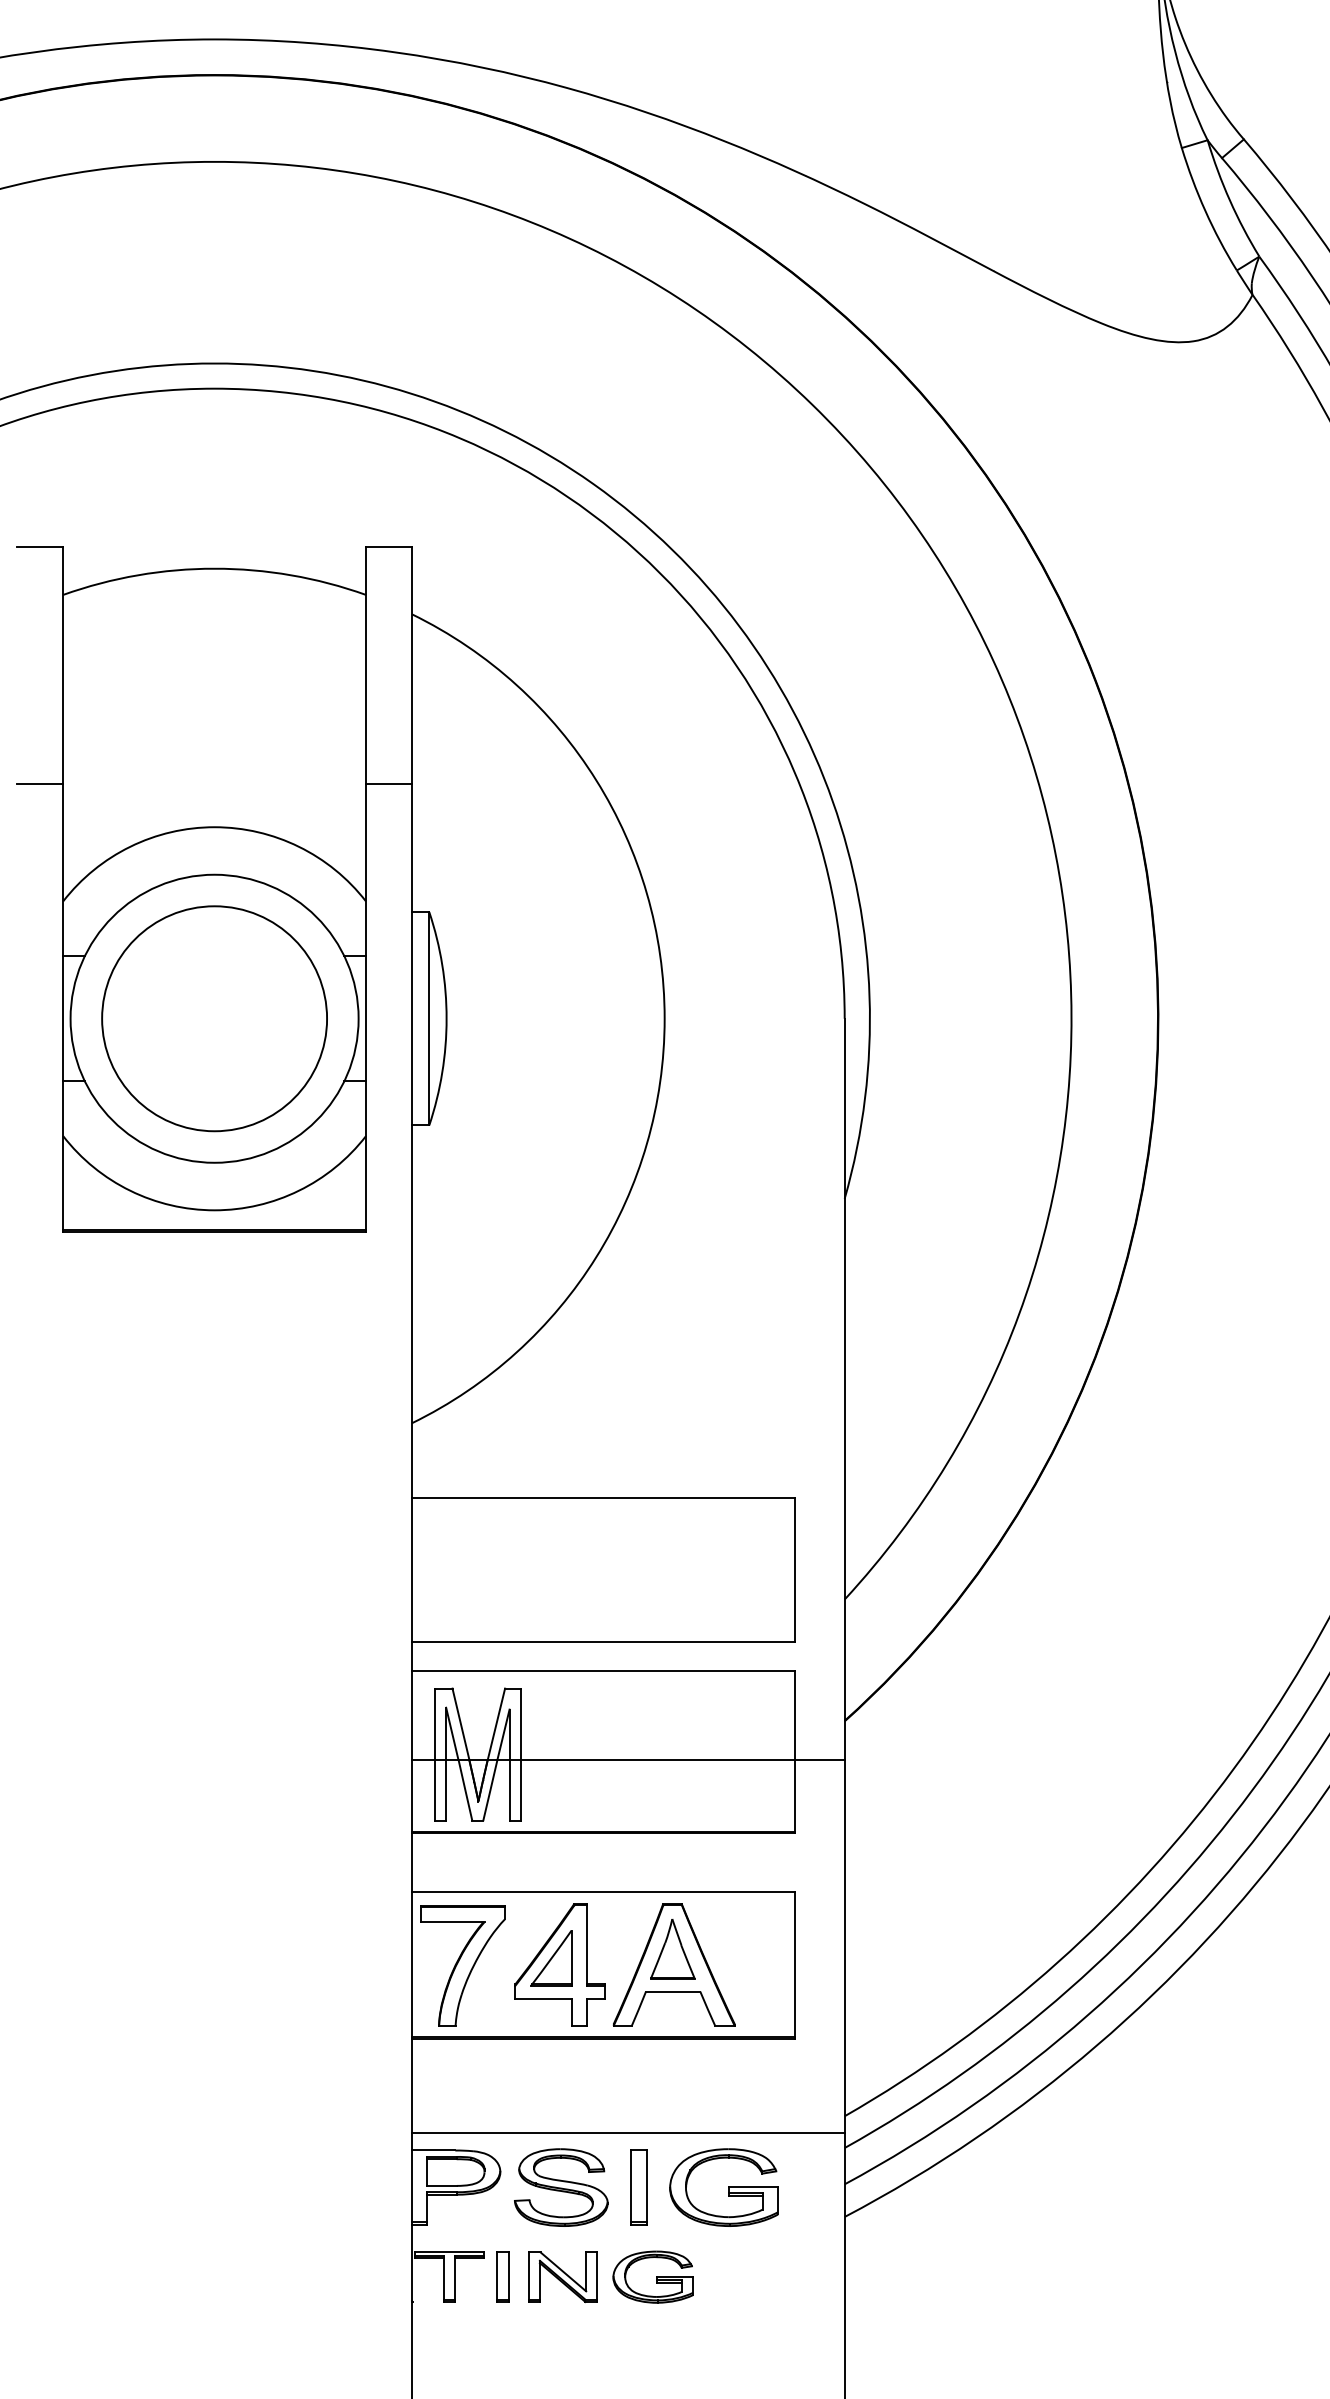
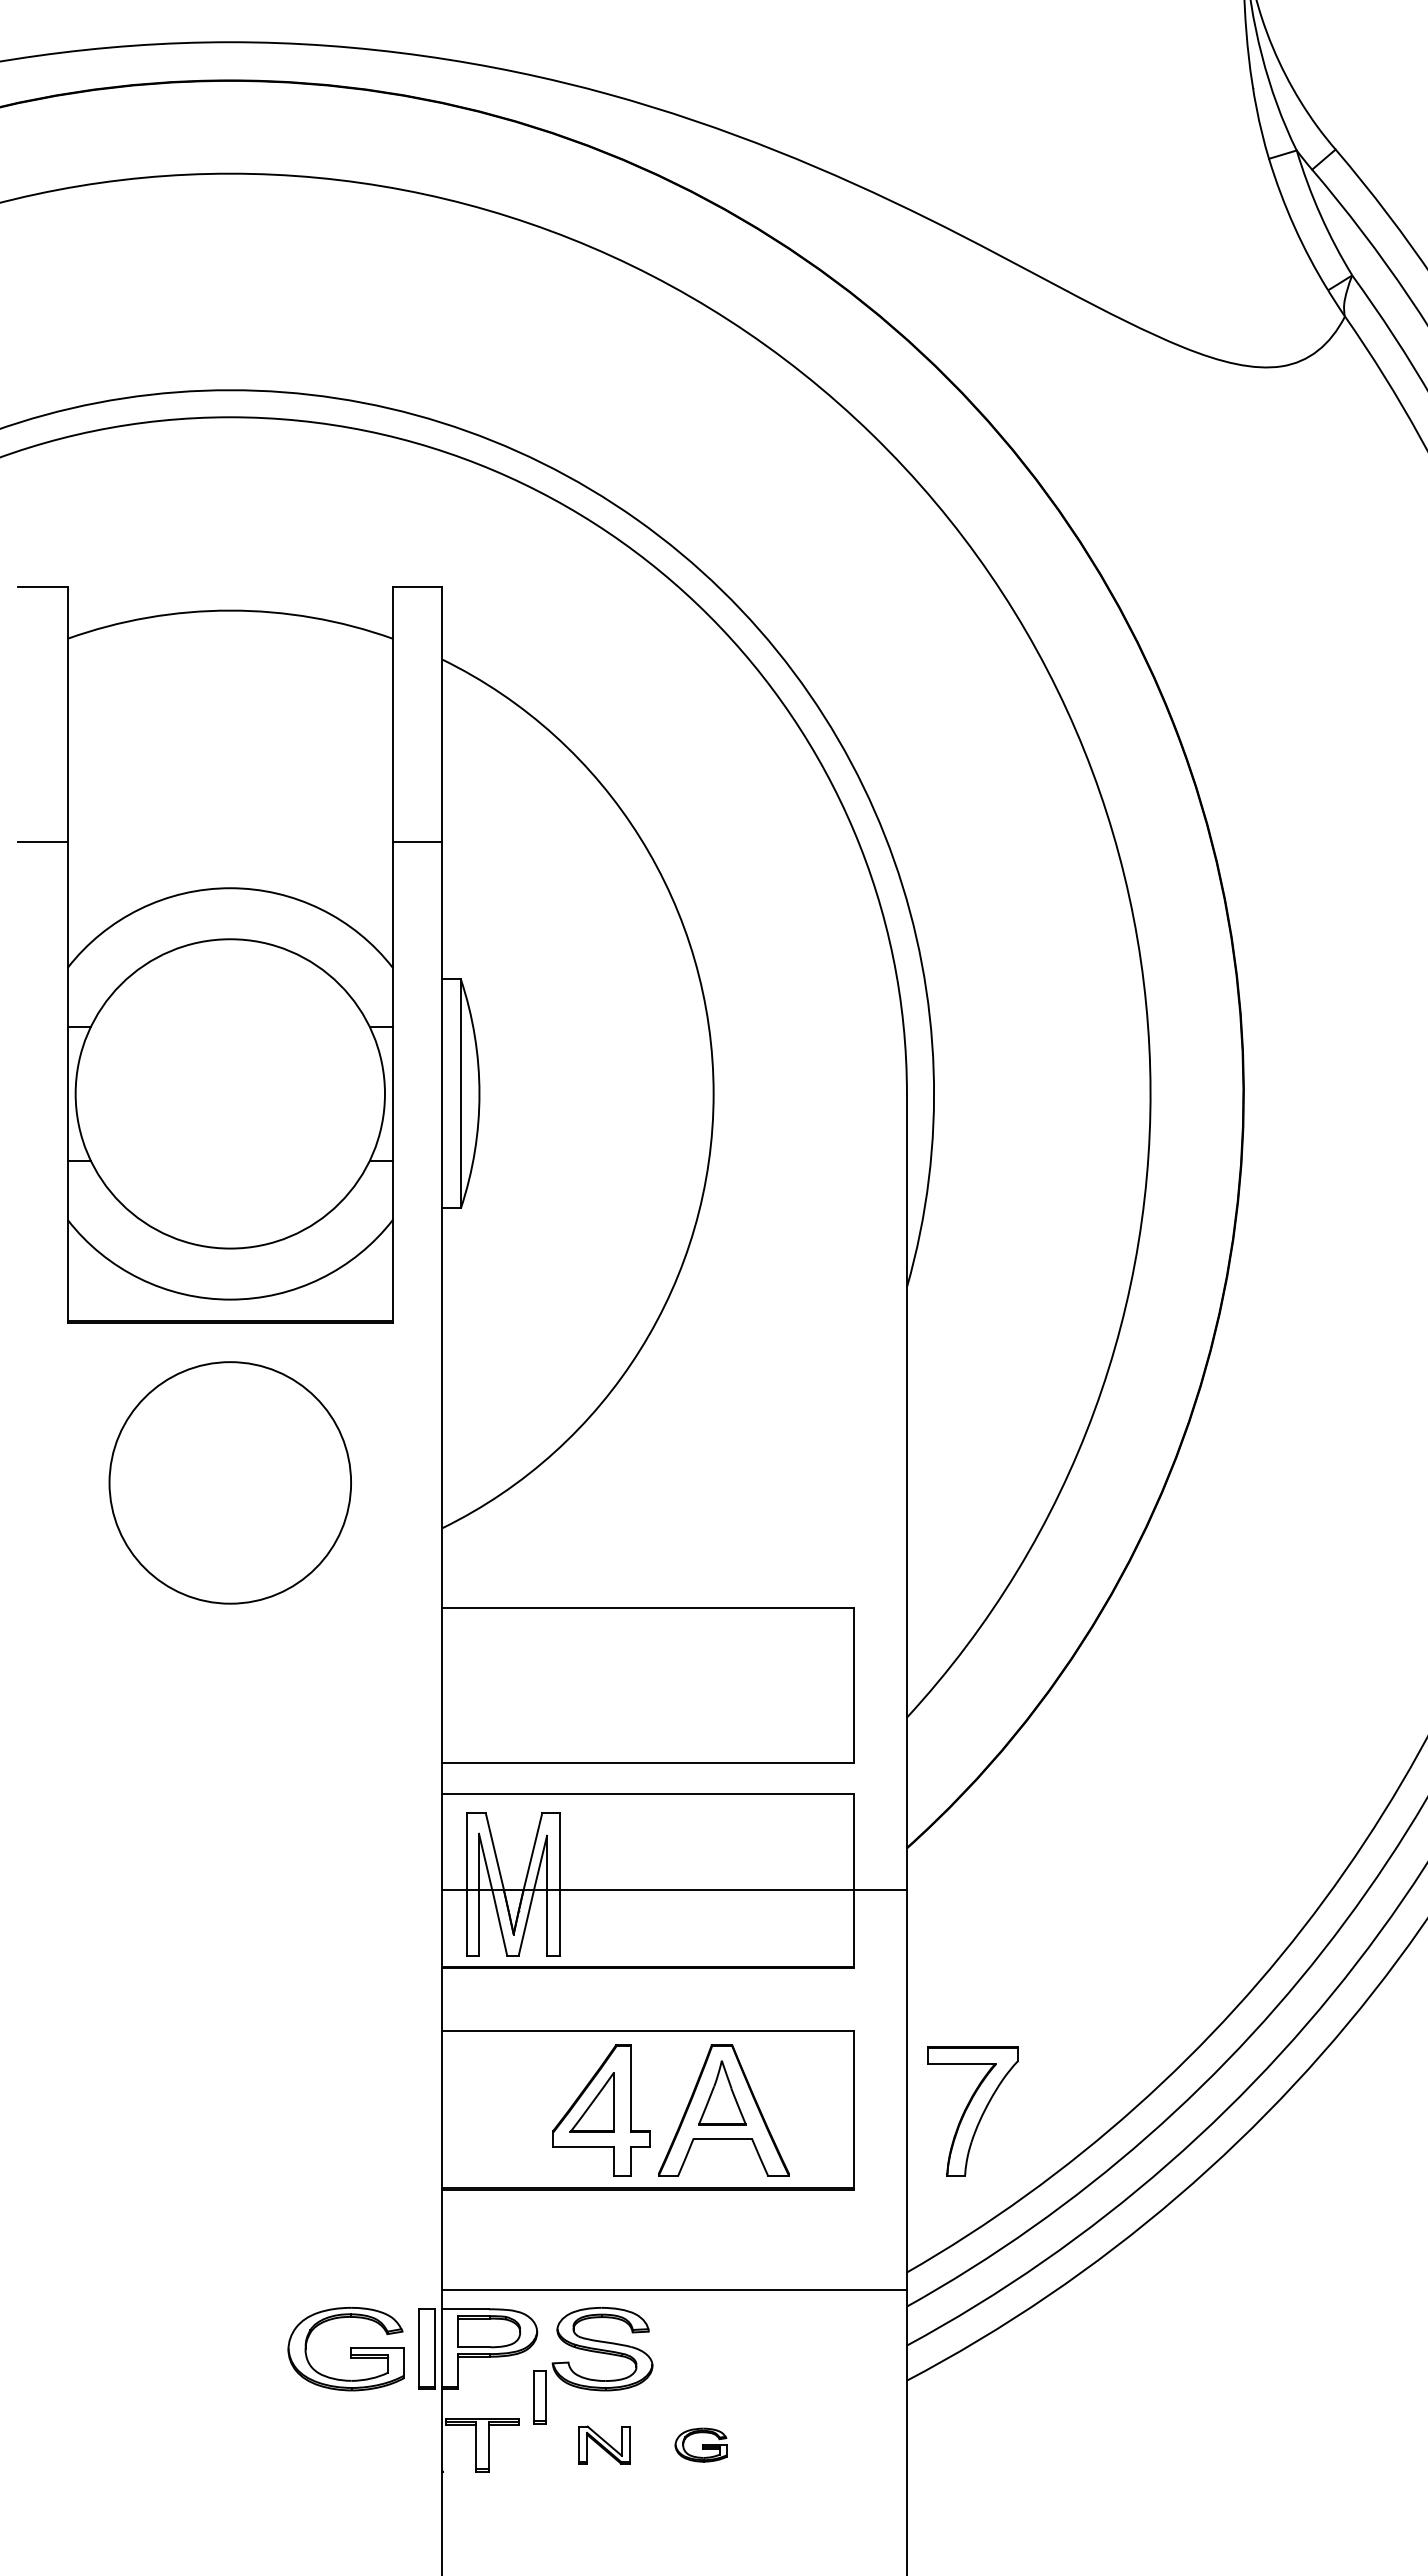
circle: (213, 1018) -> (229, 1482), moved
part: (462, 1966) -> (972, 2111), moved
part: (638, 2187) -> (426, 2348), moved
part: (723, 2187) -> (345, 2349), moved
part: (563, 2276) -> (604, 2444), size x0.7
part: (652, 2276) -> (700, 2444), size x0.6
part: (502, 2277) -> (539, 2397), moved

